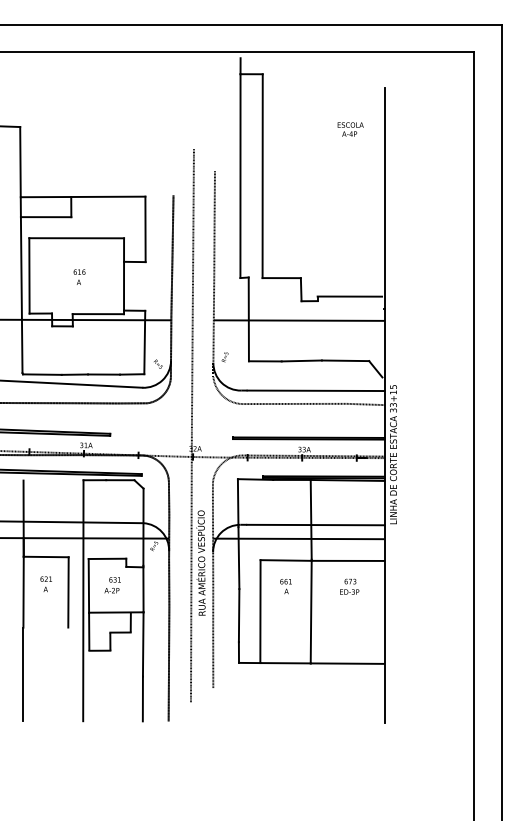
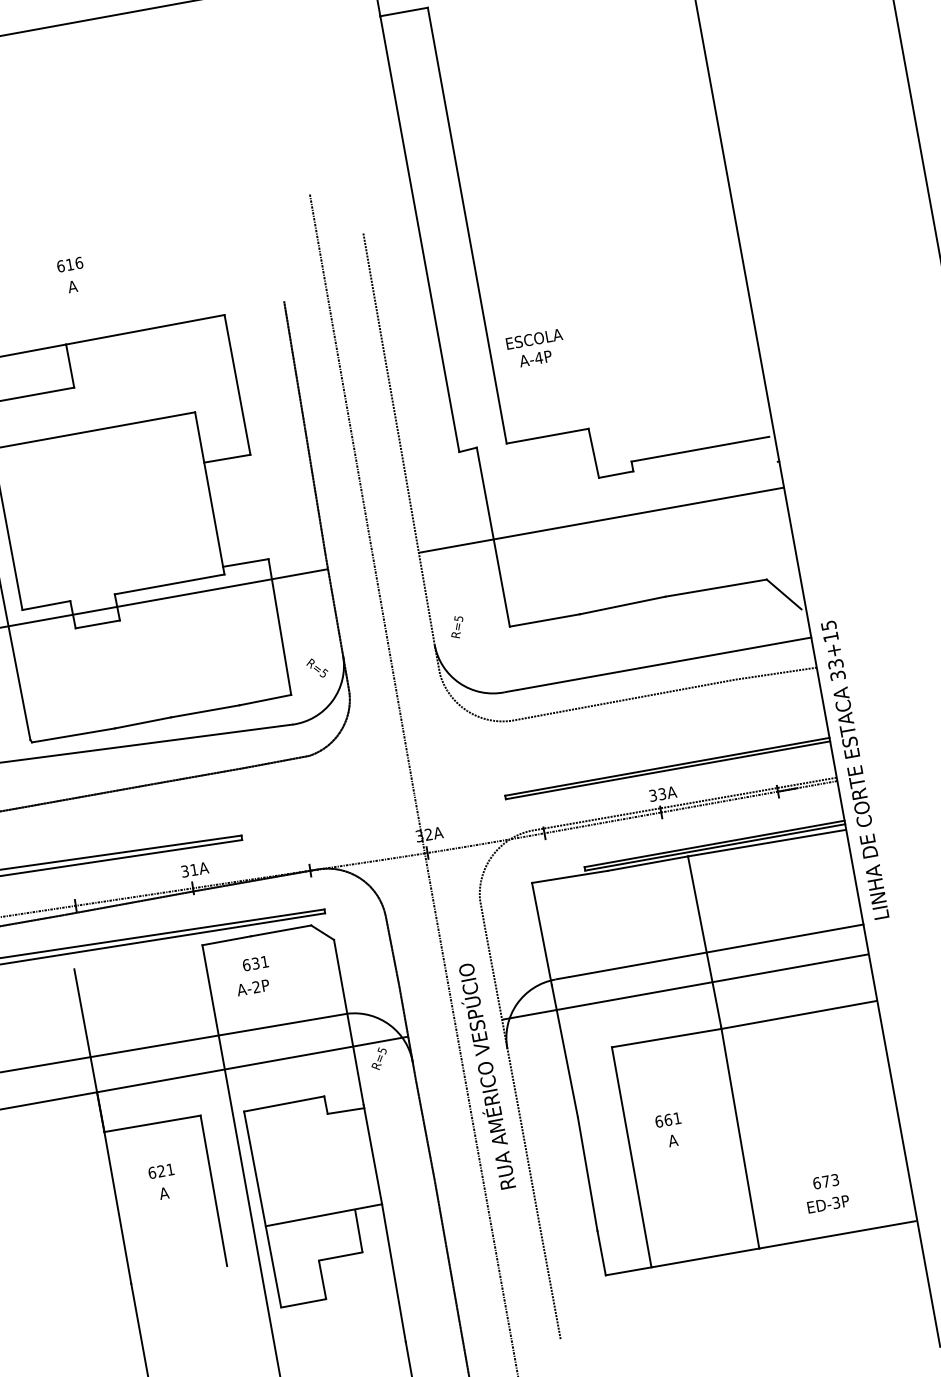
text: (350, 129) -> (535, 348), moved
text: (79, 276) -> (71, 273), moved
text: (112, 585) -> (252, 976), moved
text: (285, 586) -> (668, 1130), moved
text: (349, 586) -> (825, 1192), moved

